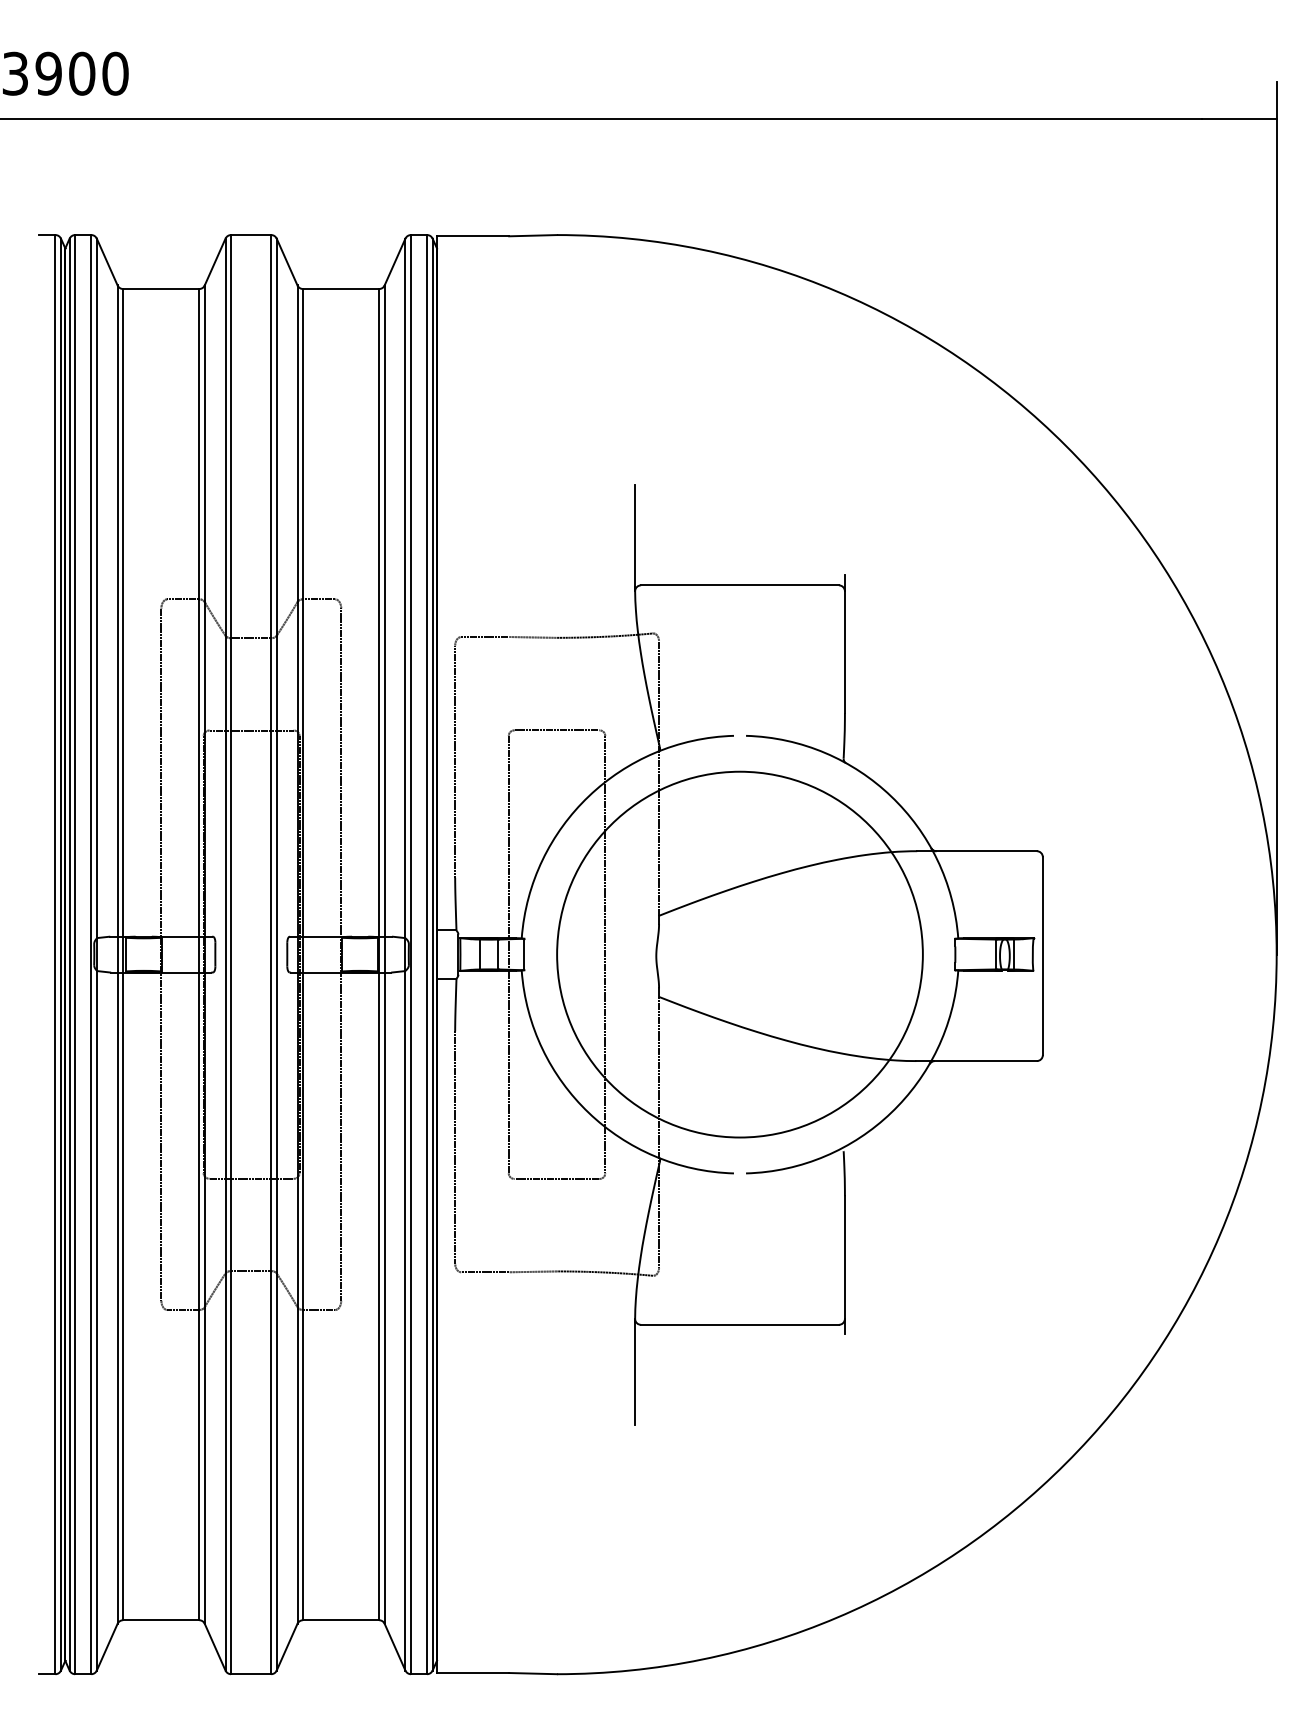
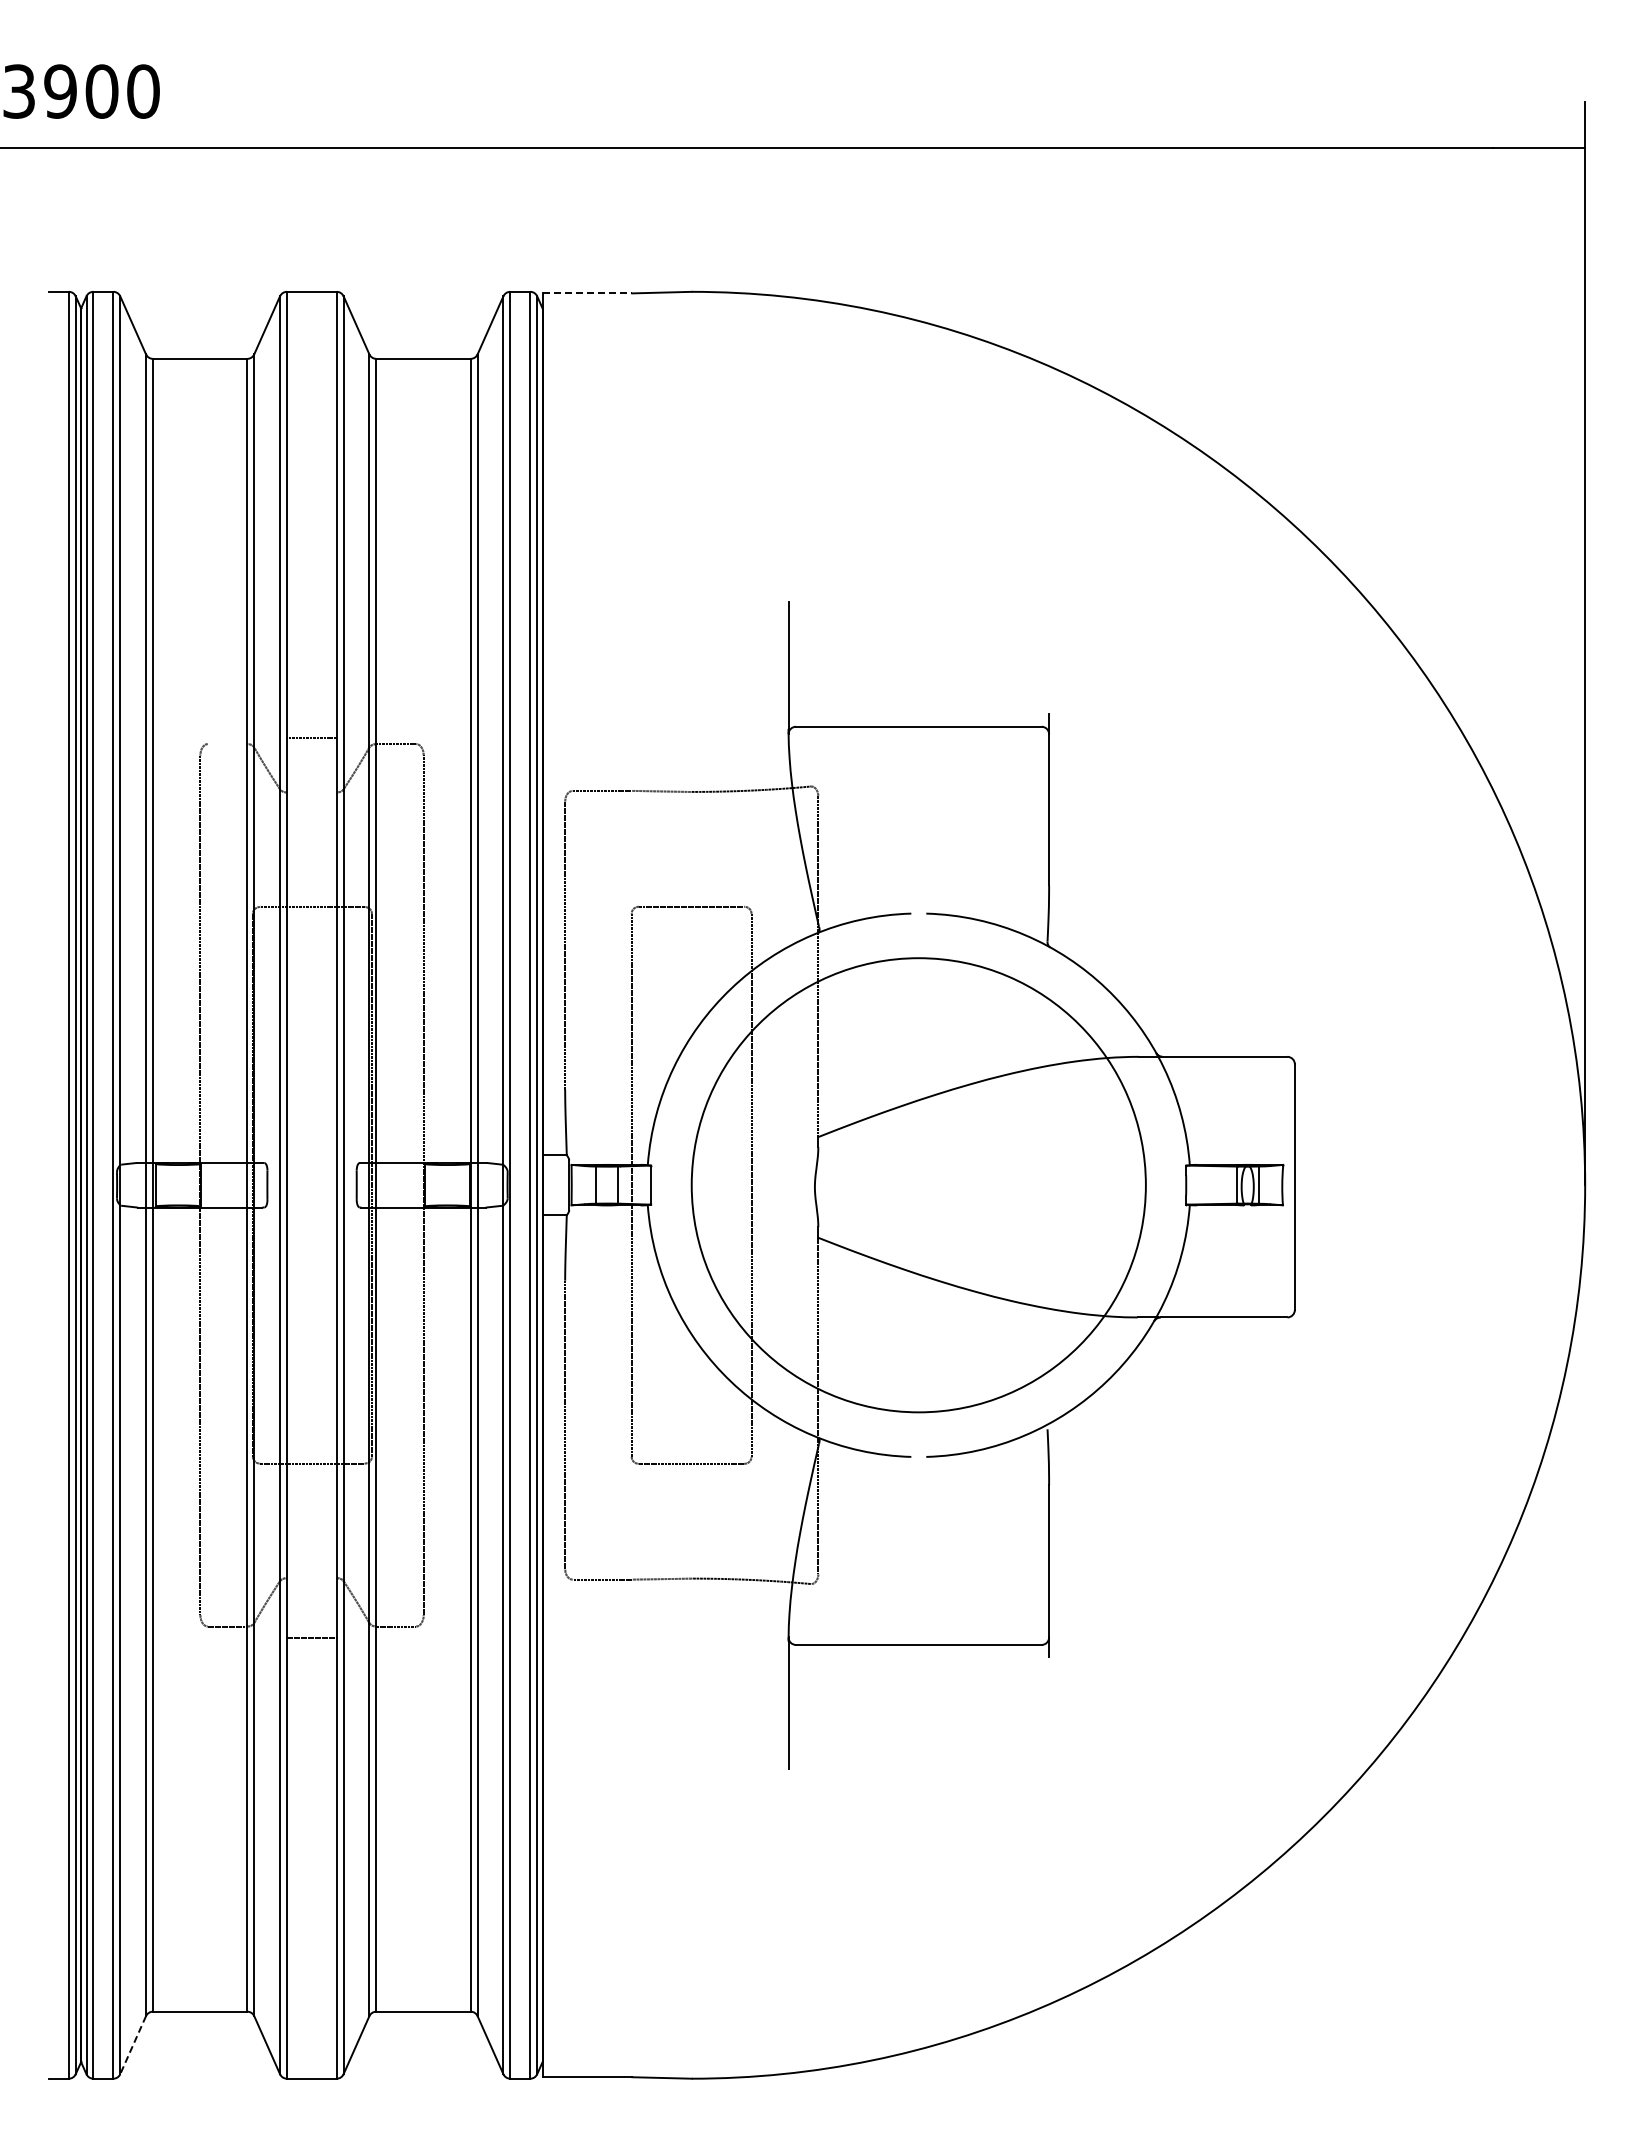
line: (473, 236) -> (587, 293), solid -> dashed
line: (183, 599) -> (227, 744), removed
line: (250, 638) -> (311, 738), moved
line: (250, 1271) -> (311, 1638), moved
line: (107, 1647) -> (133, 2045), solid -> dashed

